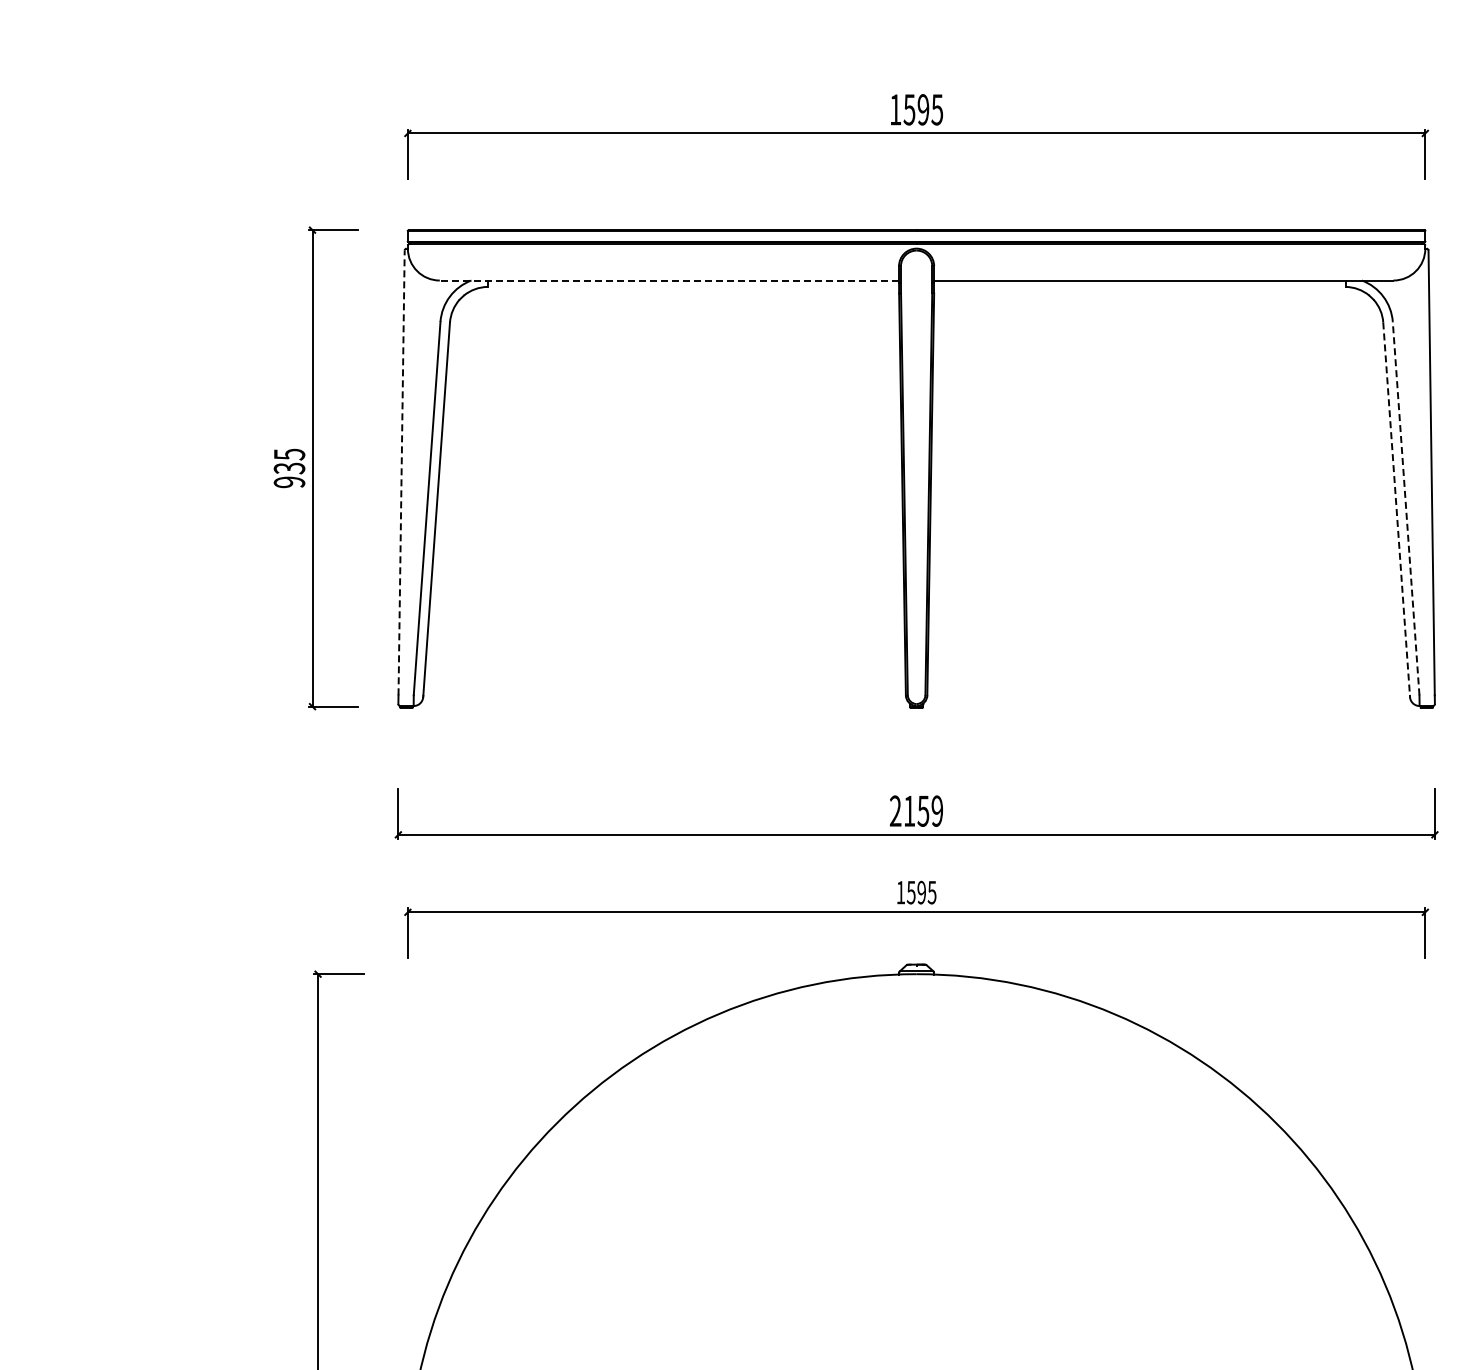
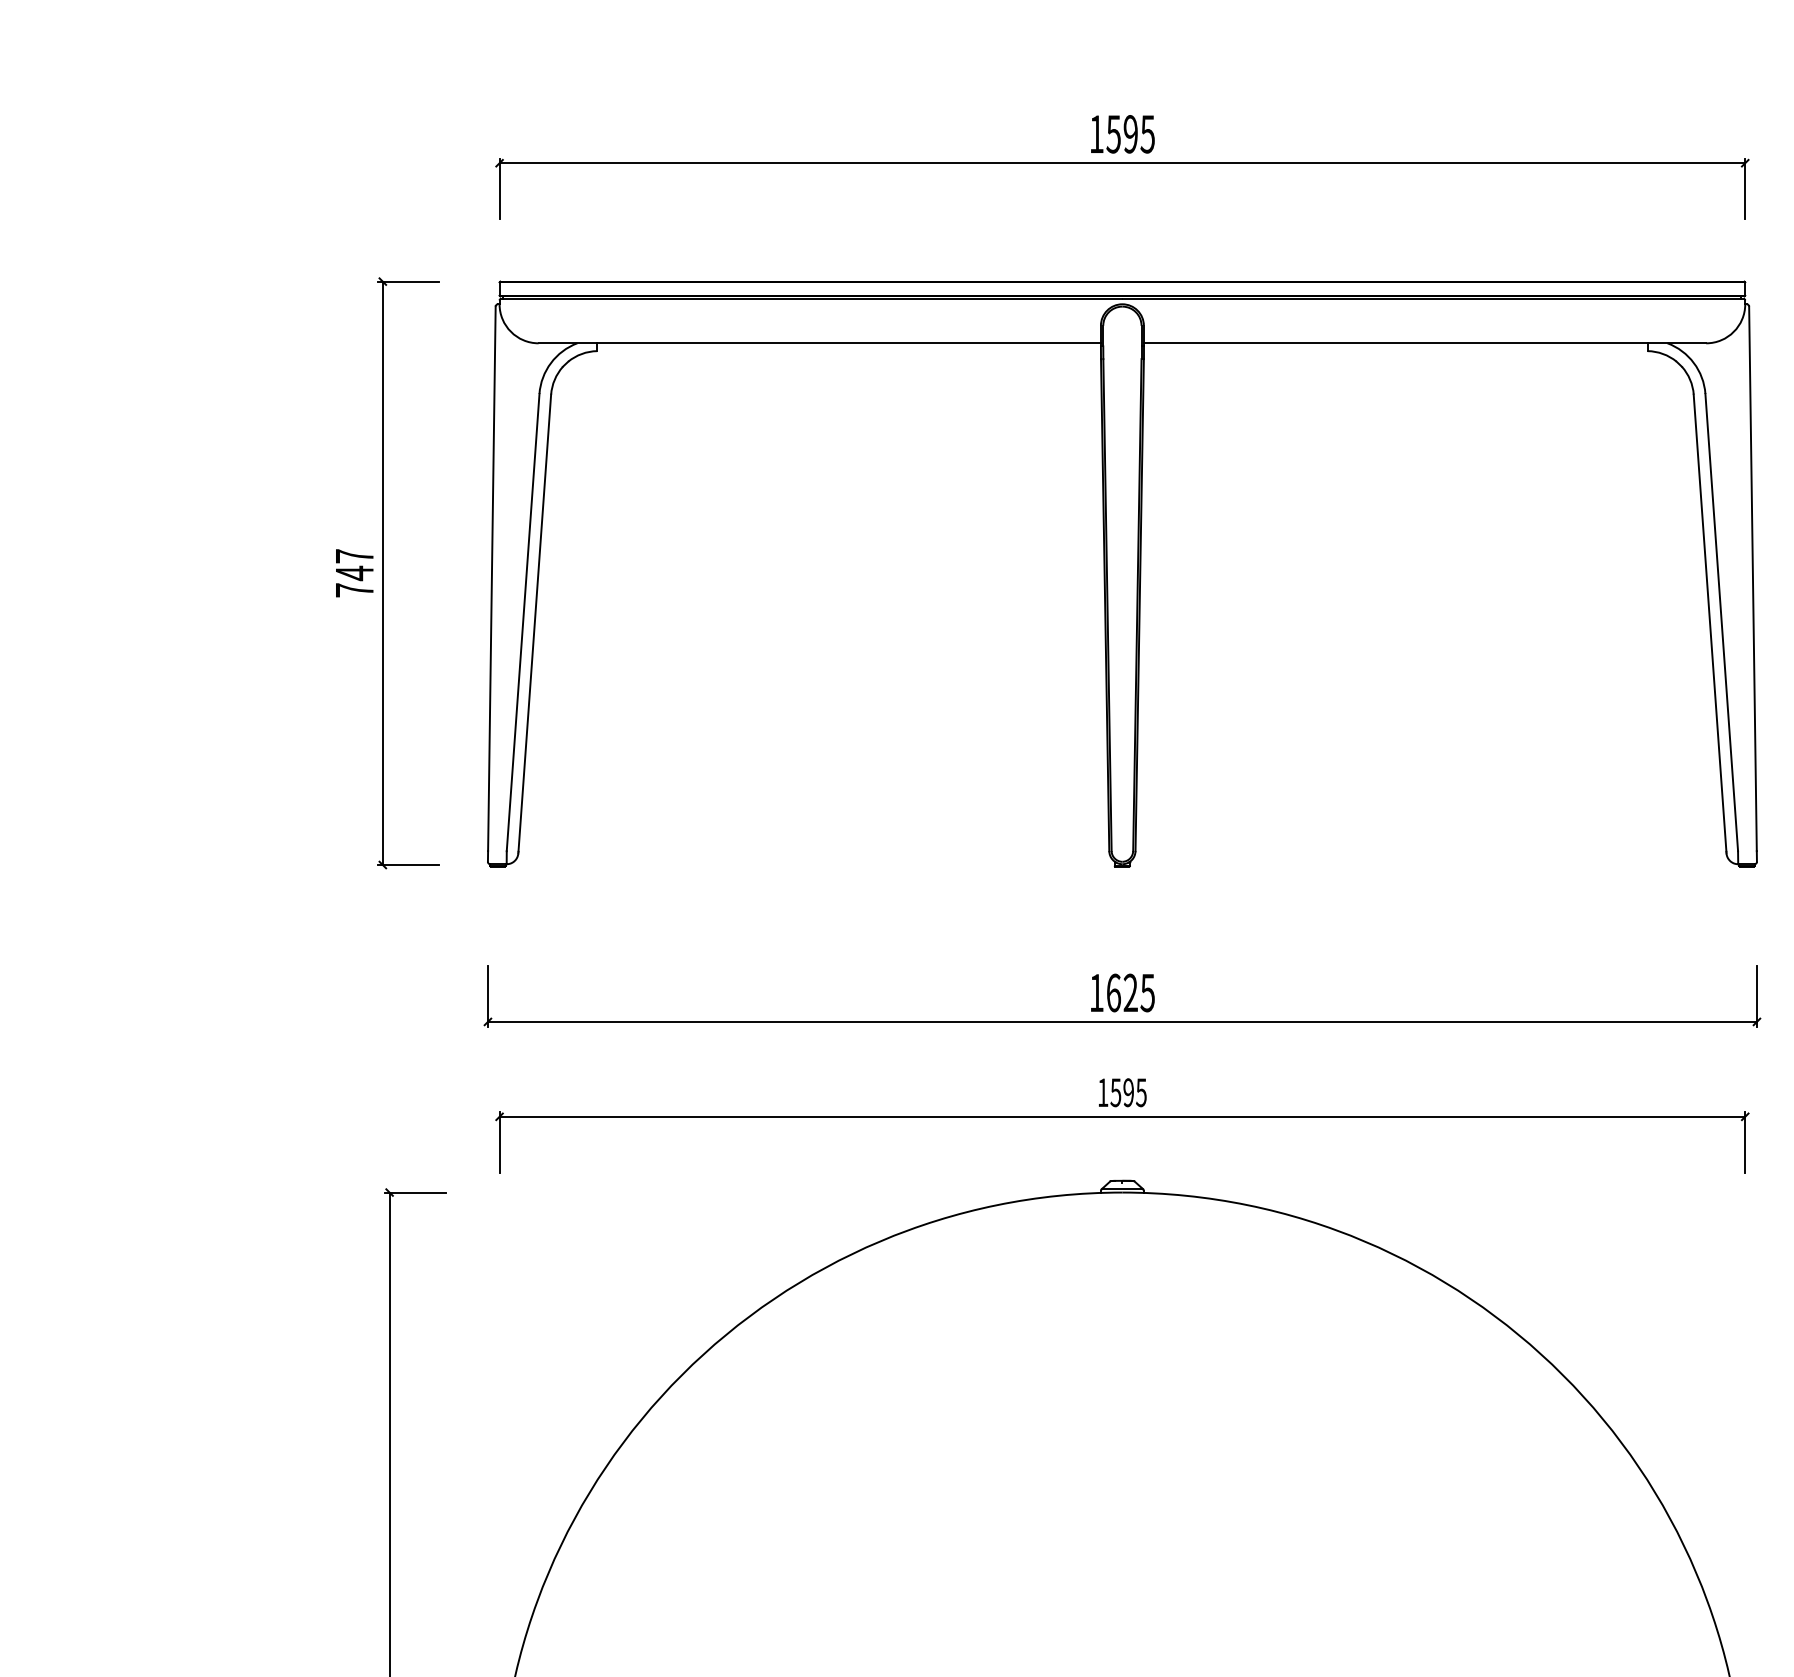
line: (669, 280) -> (819, 343), dashed -> solid
text: (289, 468) -> (354, 573), 935 -> 747
line: (401, 472) -> (491, 578), dashed -> solid
line: (1406, 508) -> (1722, 622), dashed -> solid
line: (1396, 509) -> (1709, 623), dashed -> solid
text: (916, 810) -> (1122, 992), 2159 -> 1625

